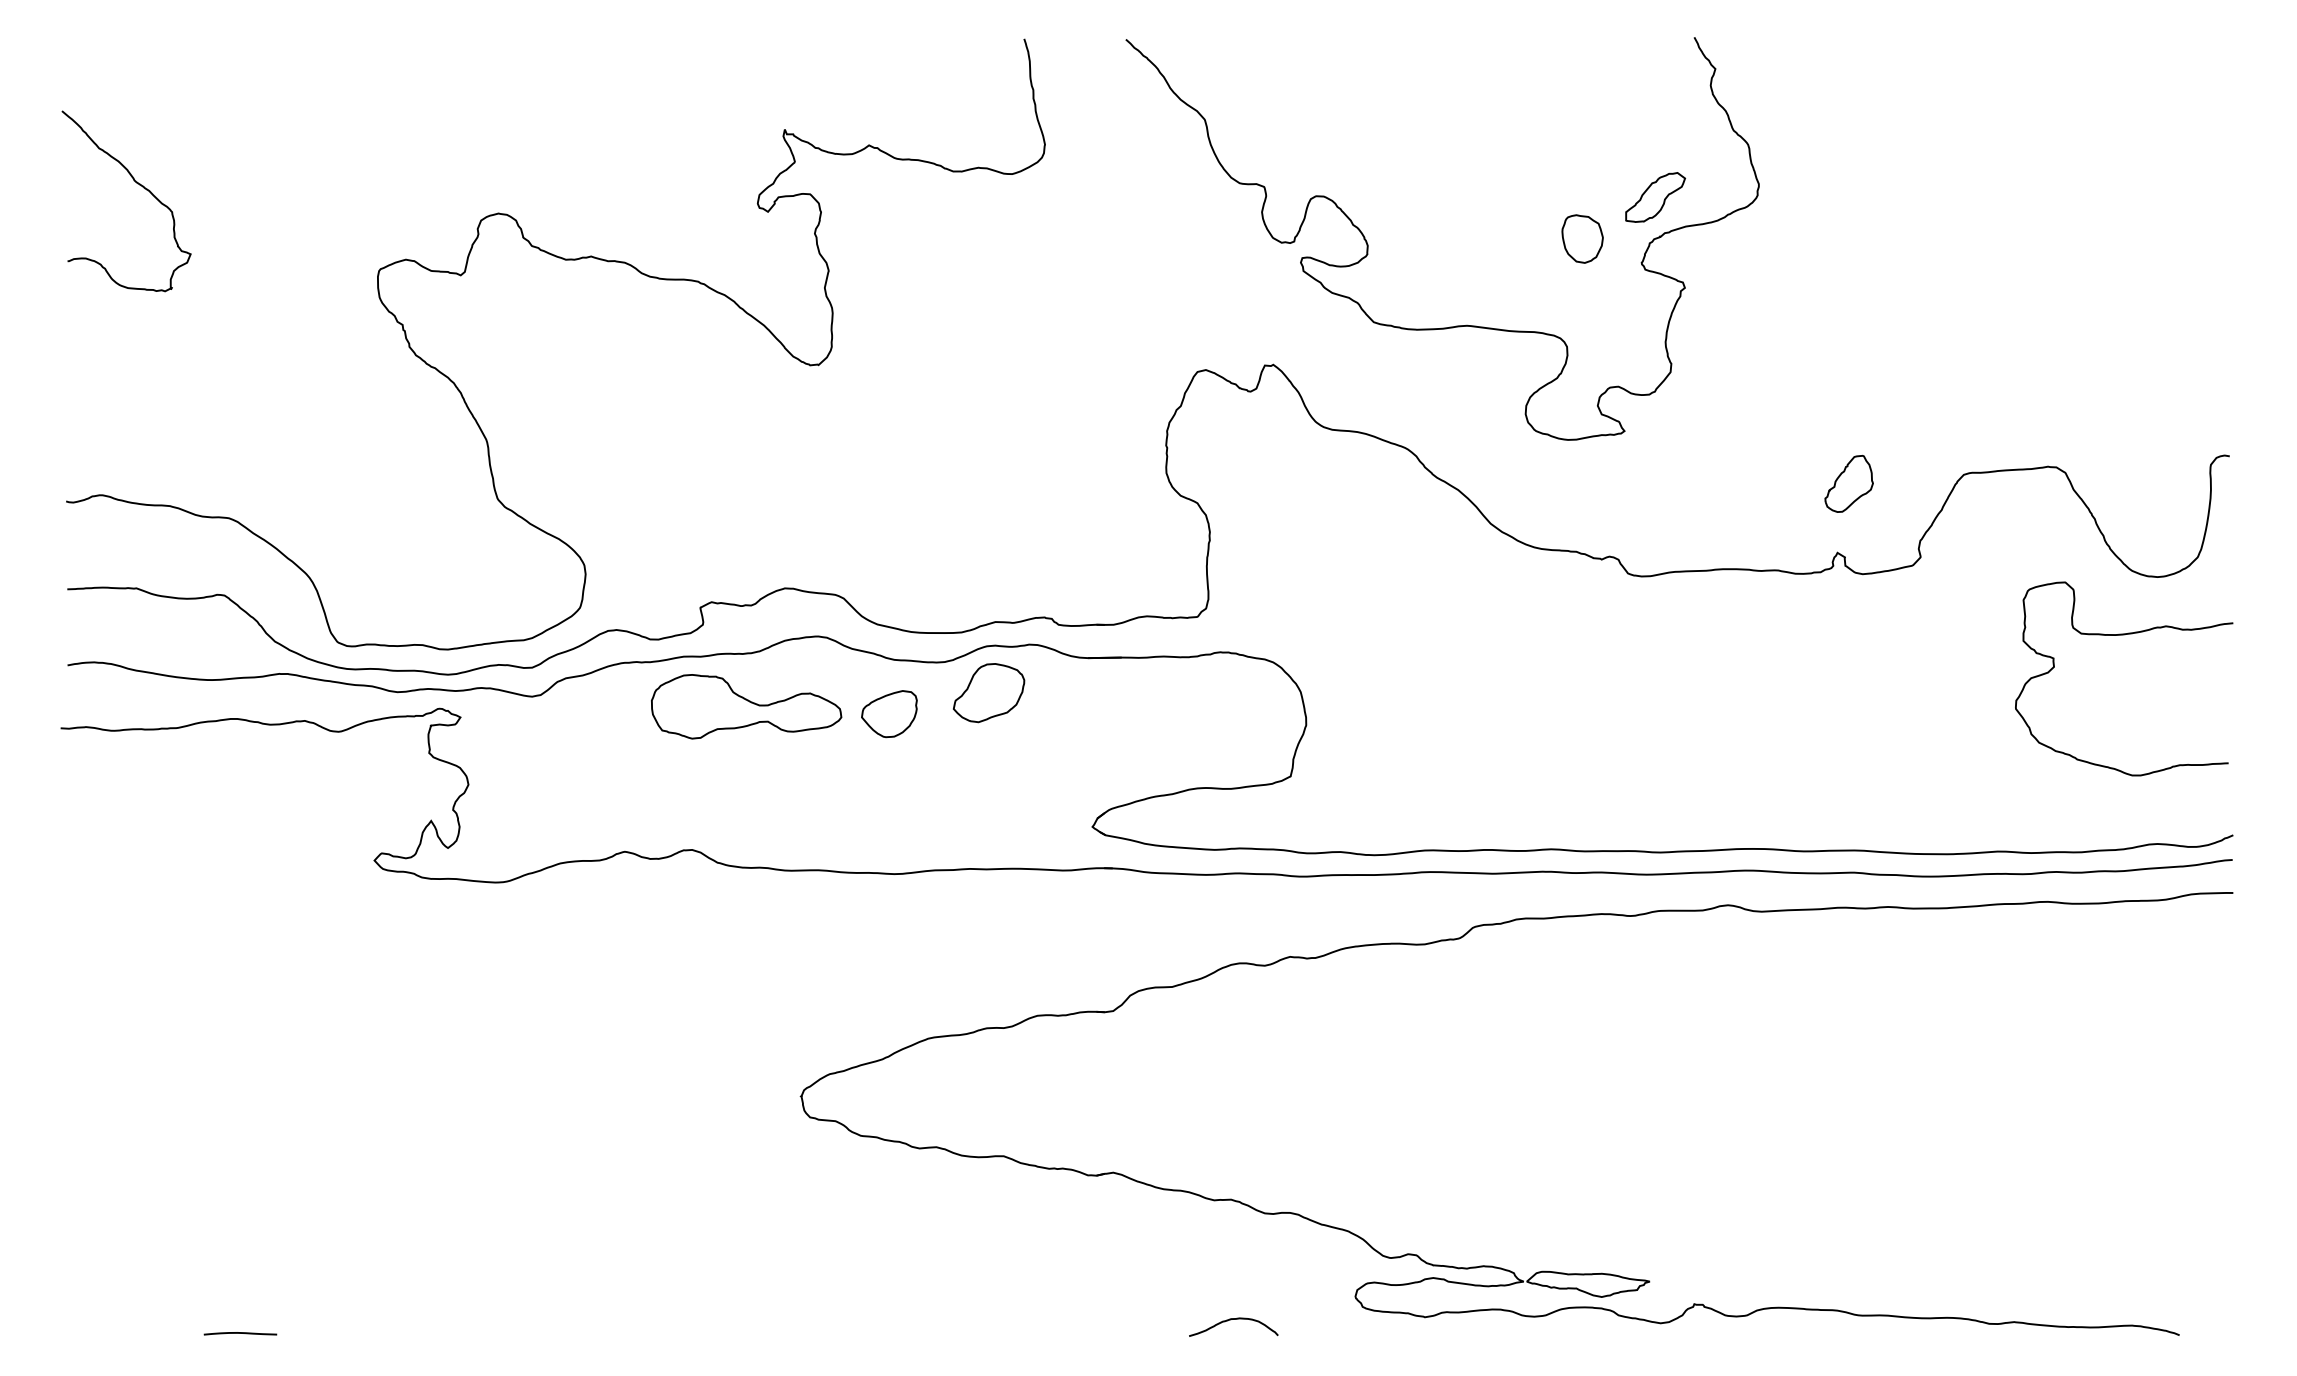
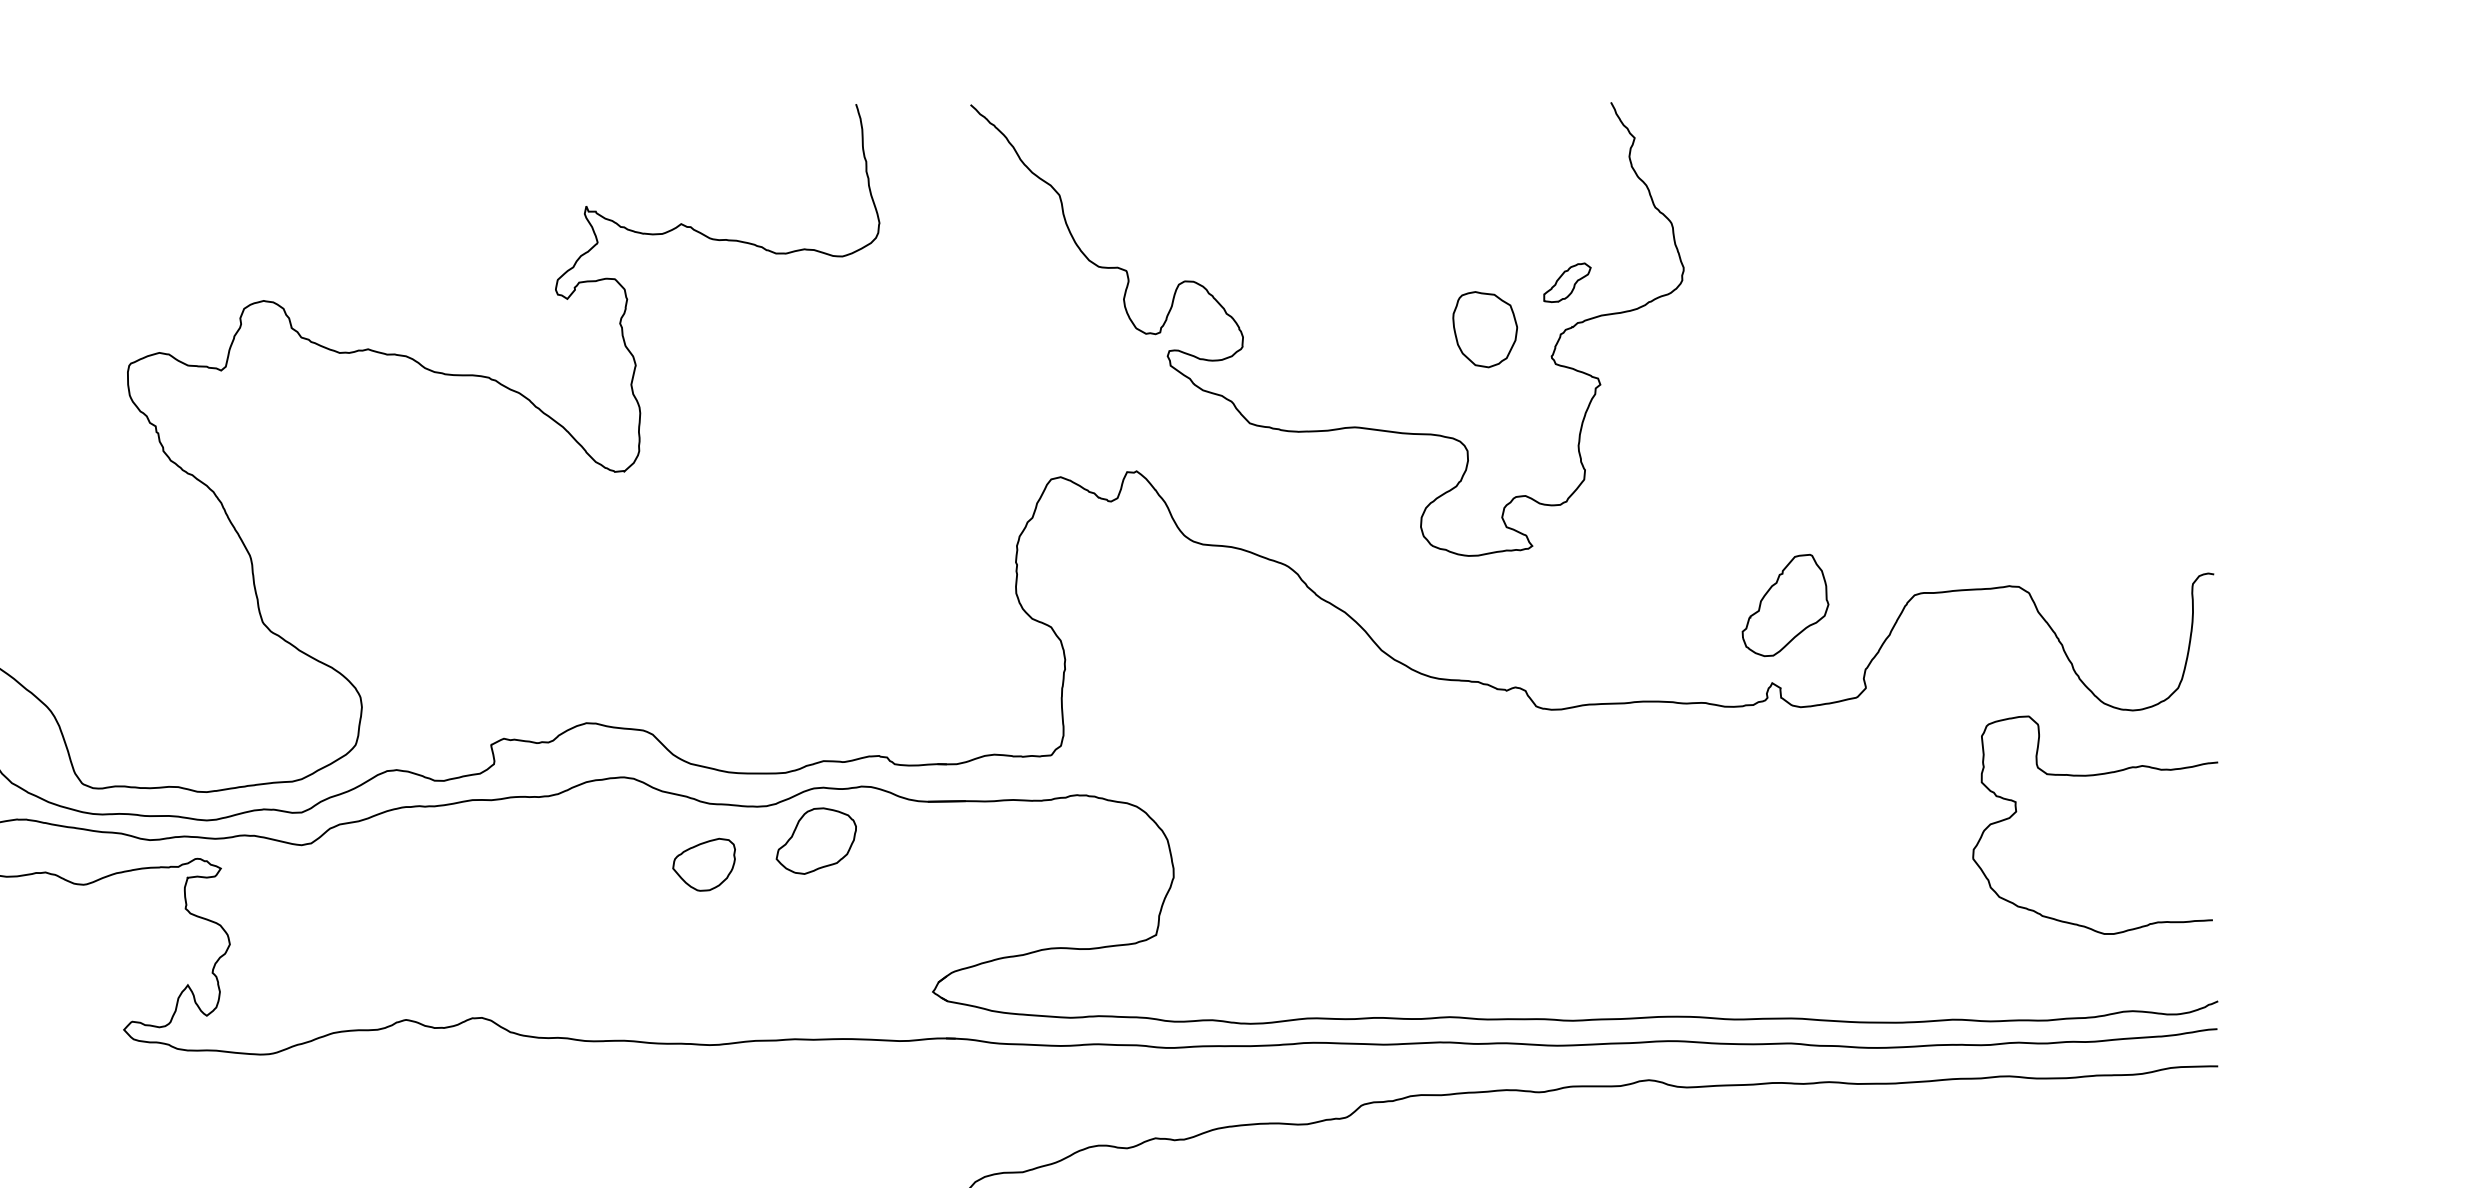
part: (1655, 197) -> (1567, 282), size x0.7
part: (1582, 238) -> (1484, 329), size x1.4
part: (1848, 483) -> (1784, 605), size x1.6
part: (746, 706) -> (543, 856), removed

